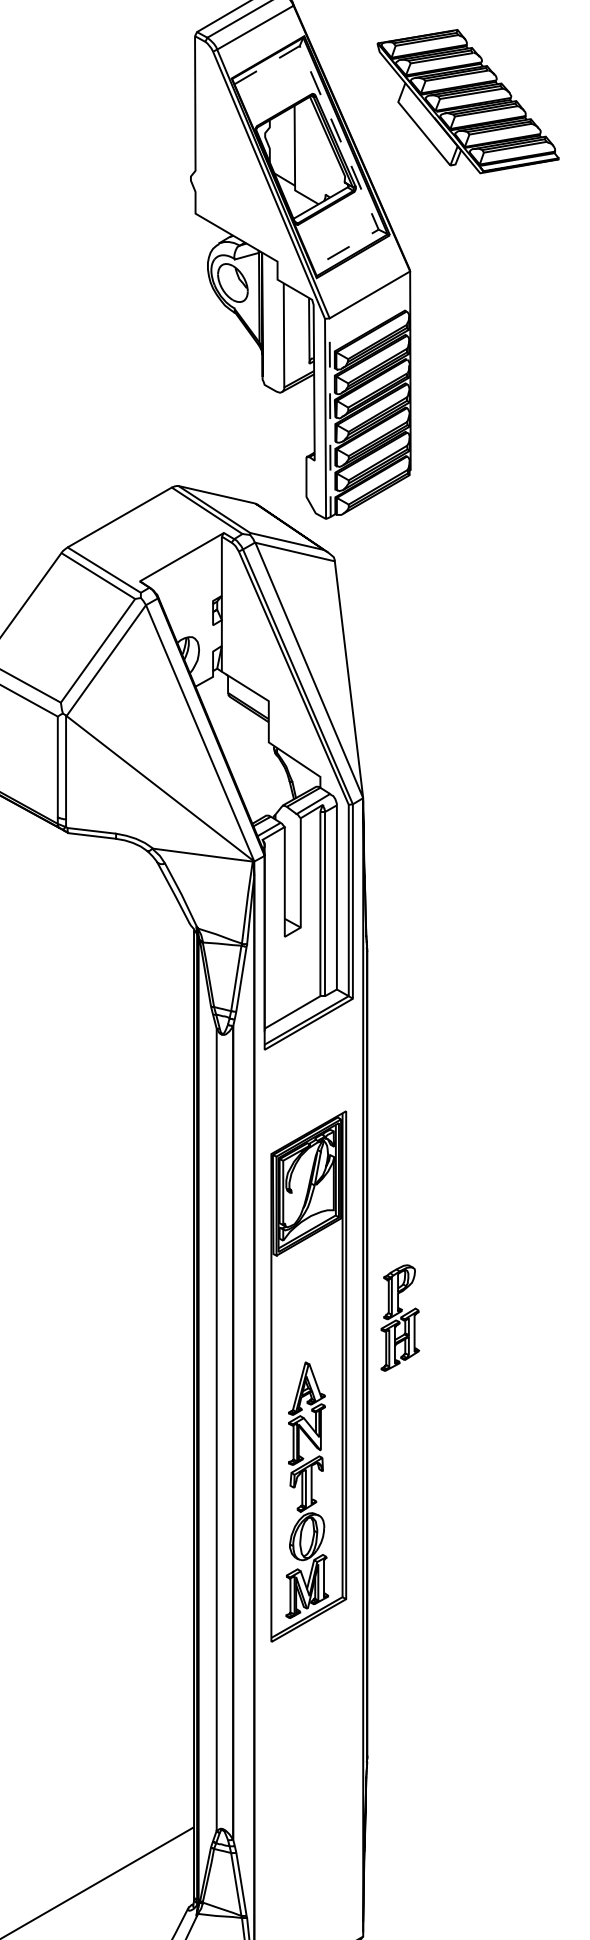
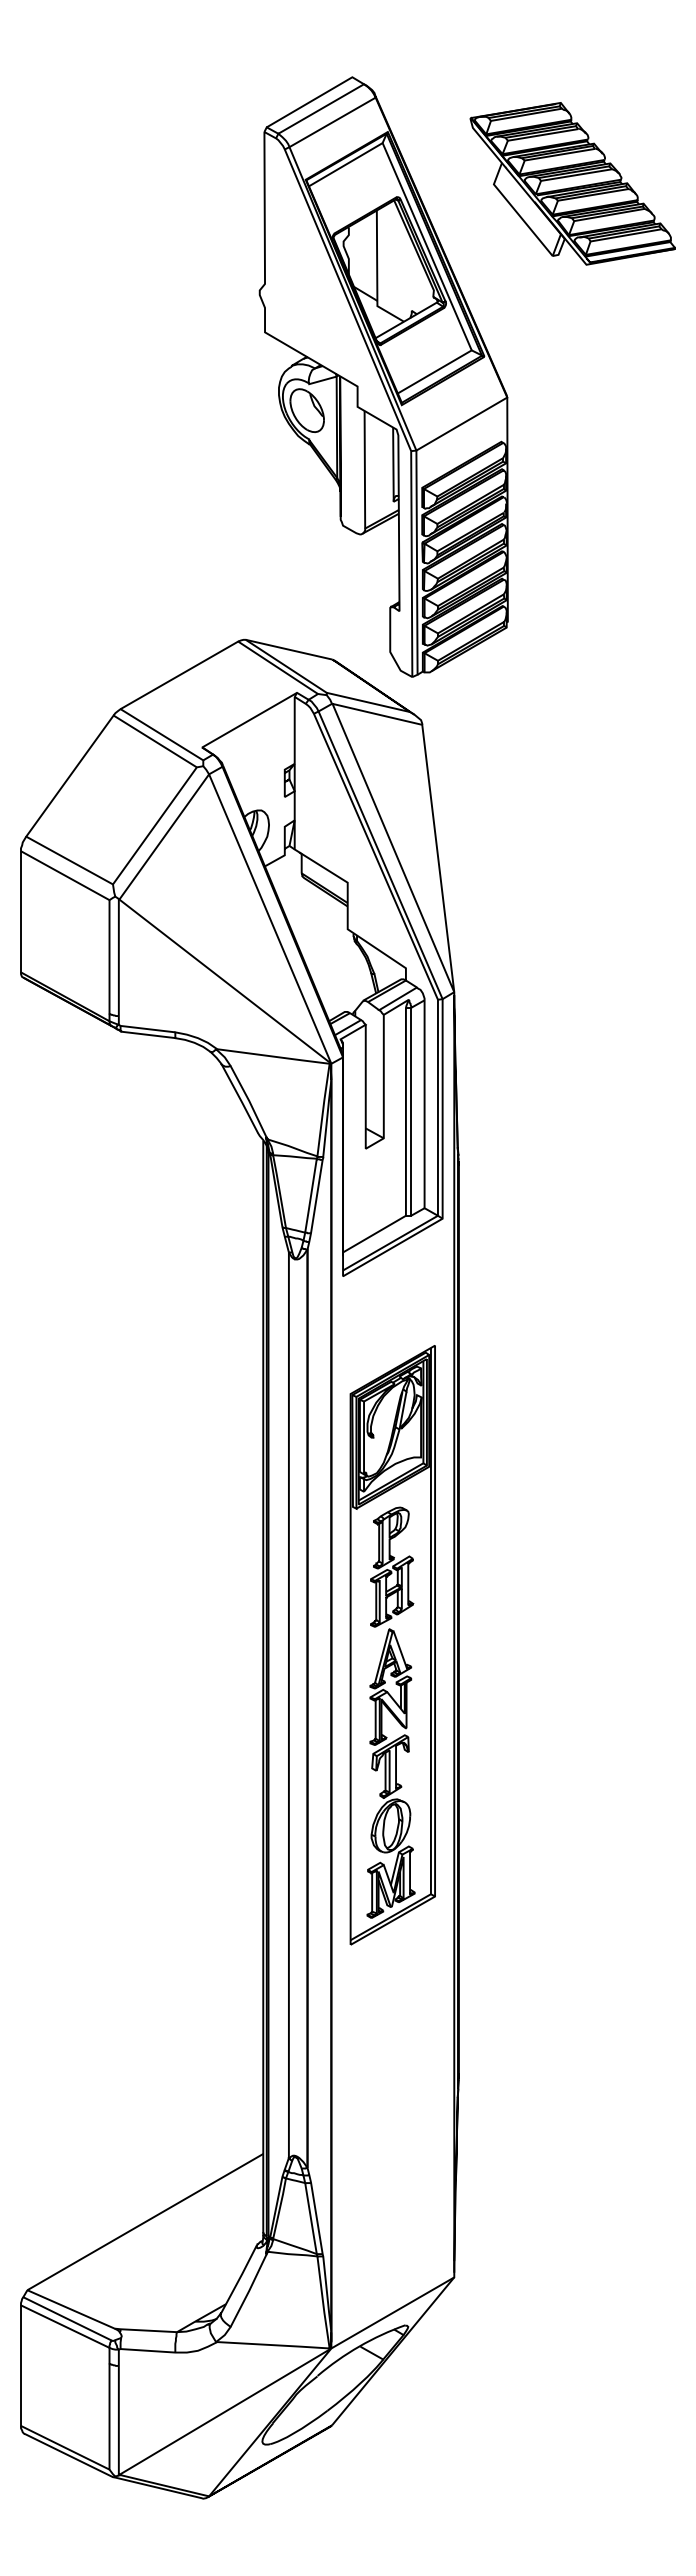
part: (467, 101) -> (572, 183), moved
line: (339, 137) -> (427, 246), dashed -> solid
line: (330, 421) -> (417, 566), dashed -> solid
part: (400, 1317) -> (392, 1566), moved

